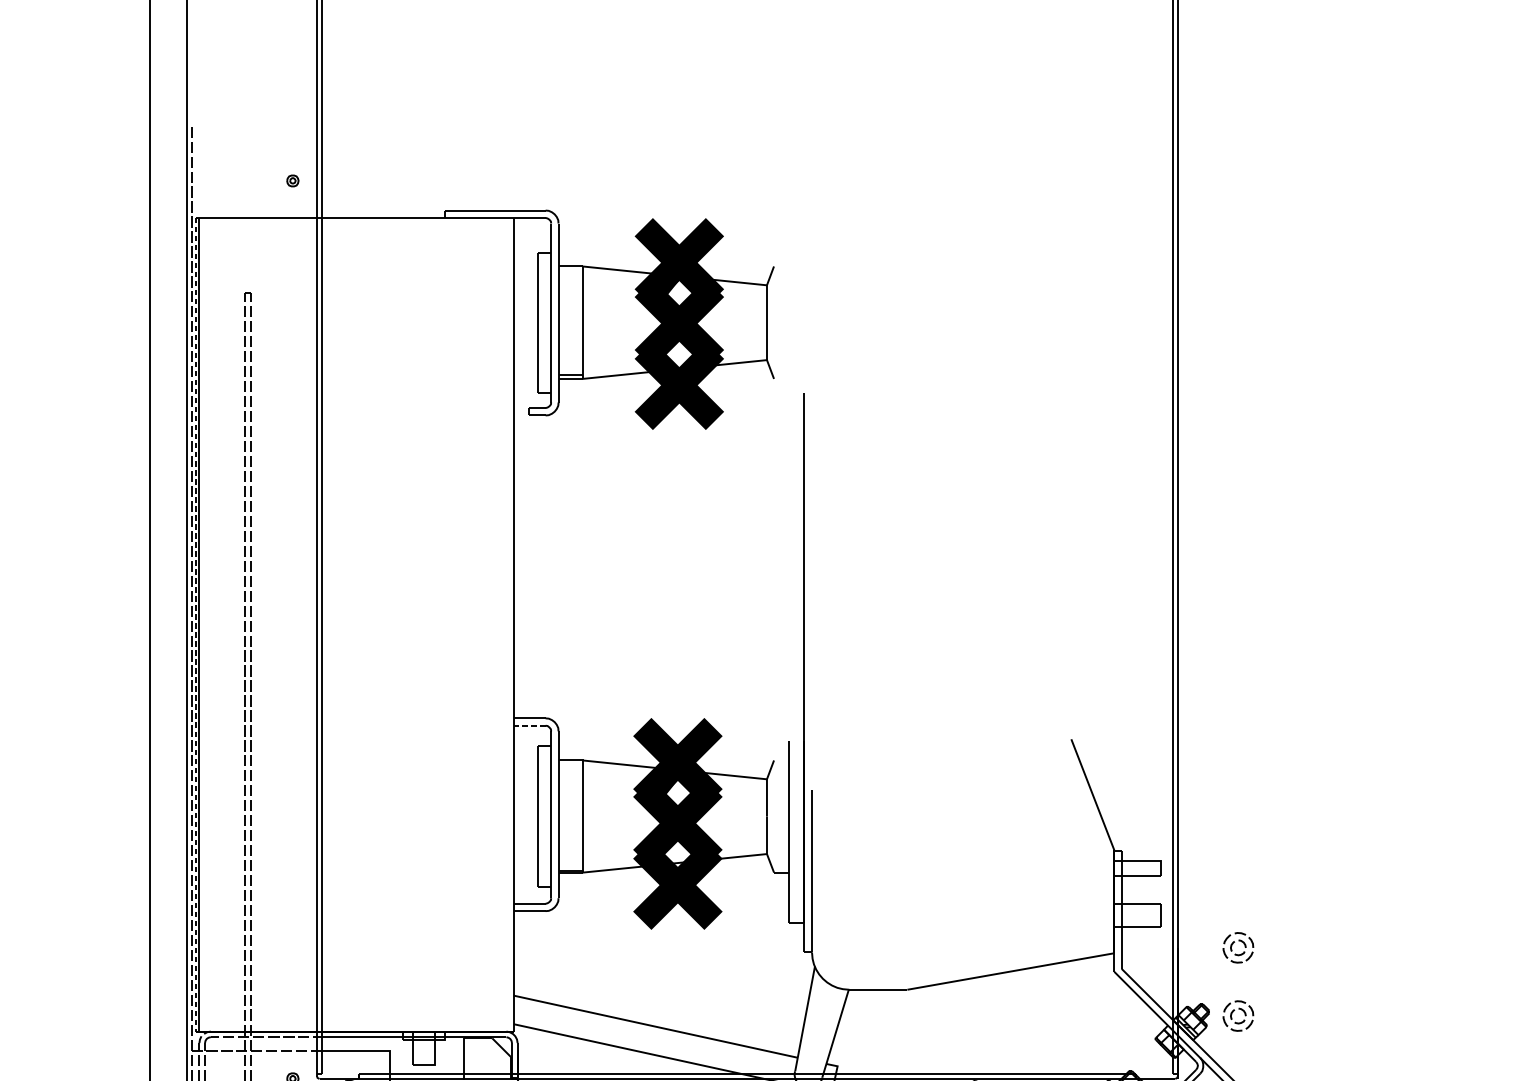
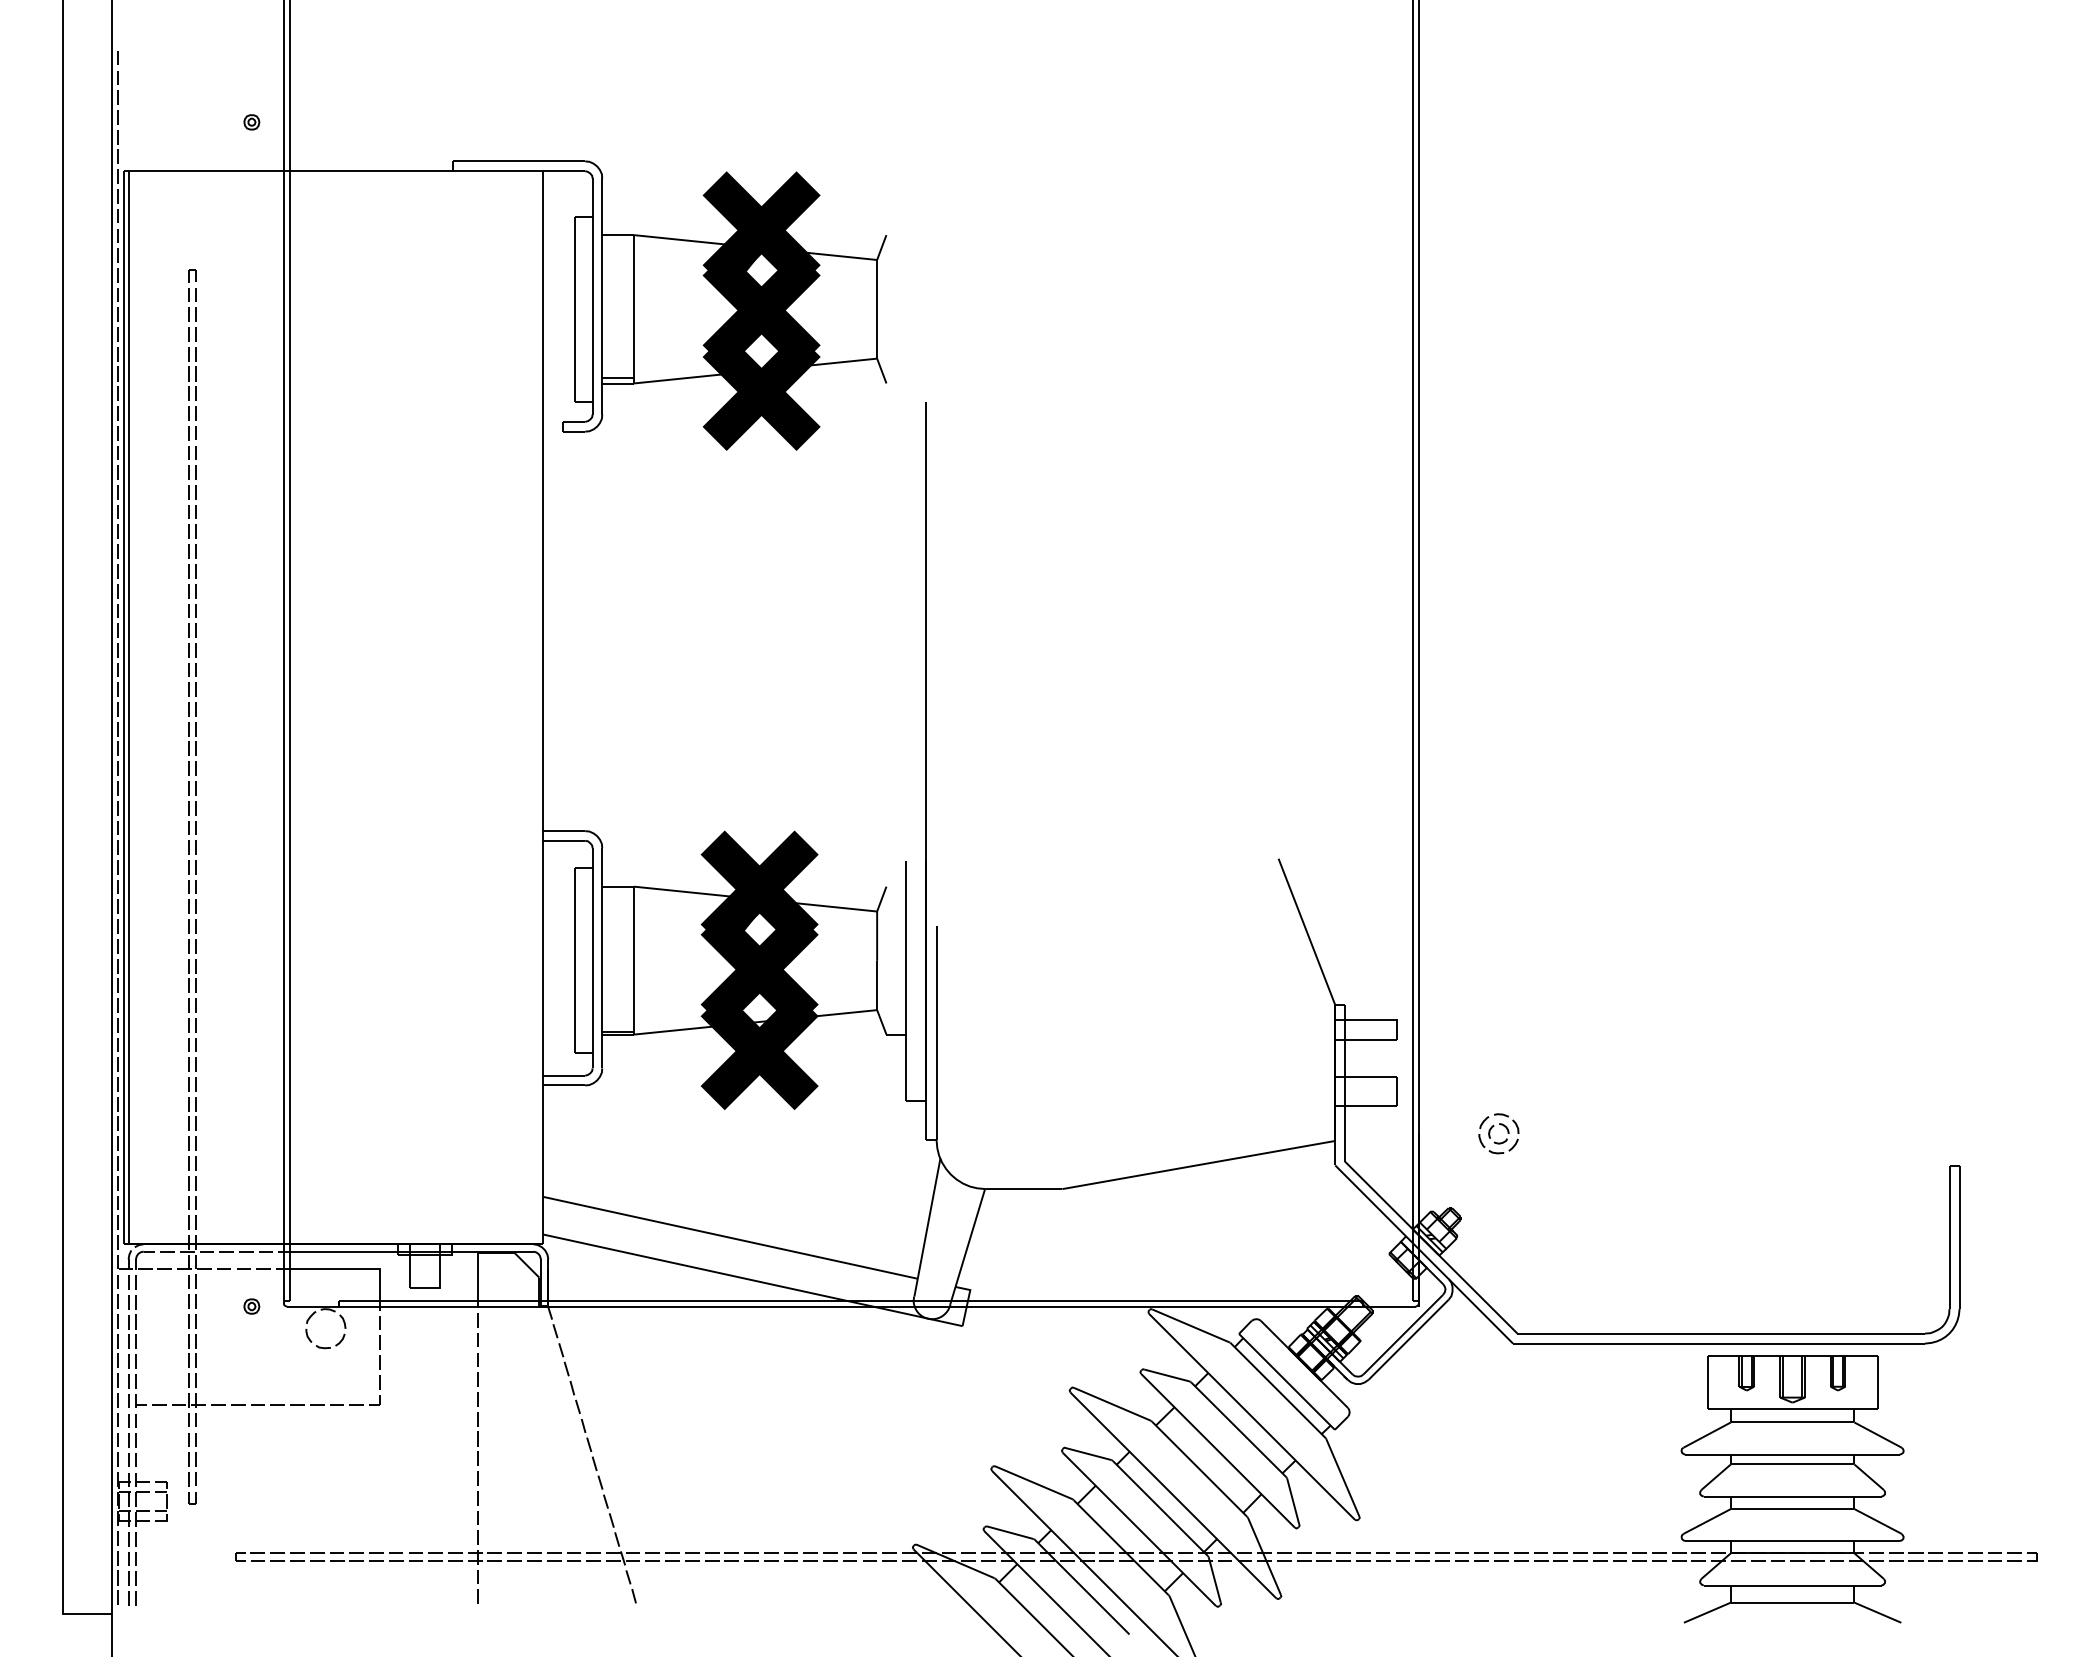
line: (195, 624) -> (123, 707), dashed -> solid
line: (529, 725) -> (564, 840), dashed -> solid
part: (1234, 1011) -> (1493, 1217), removed

